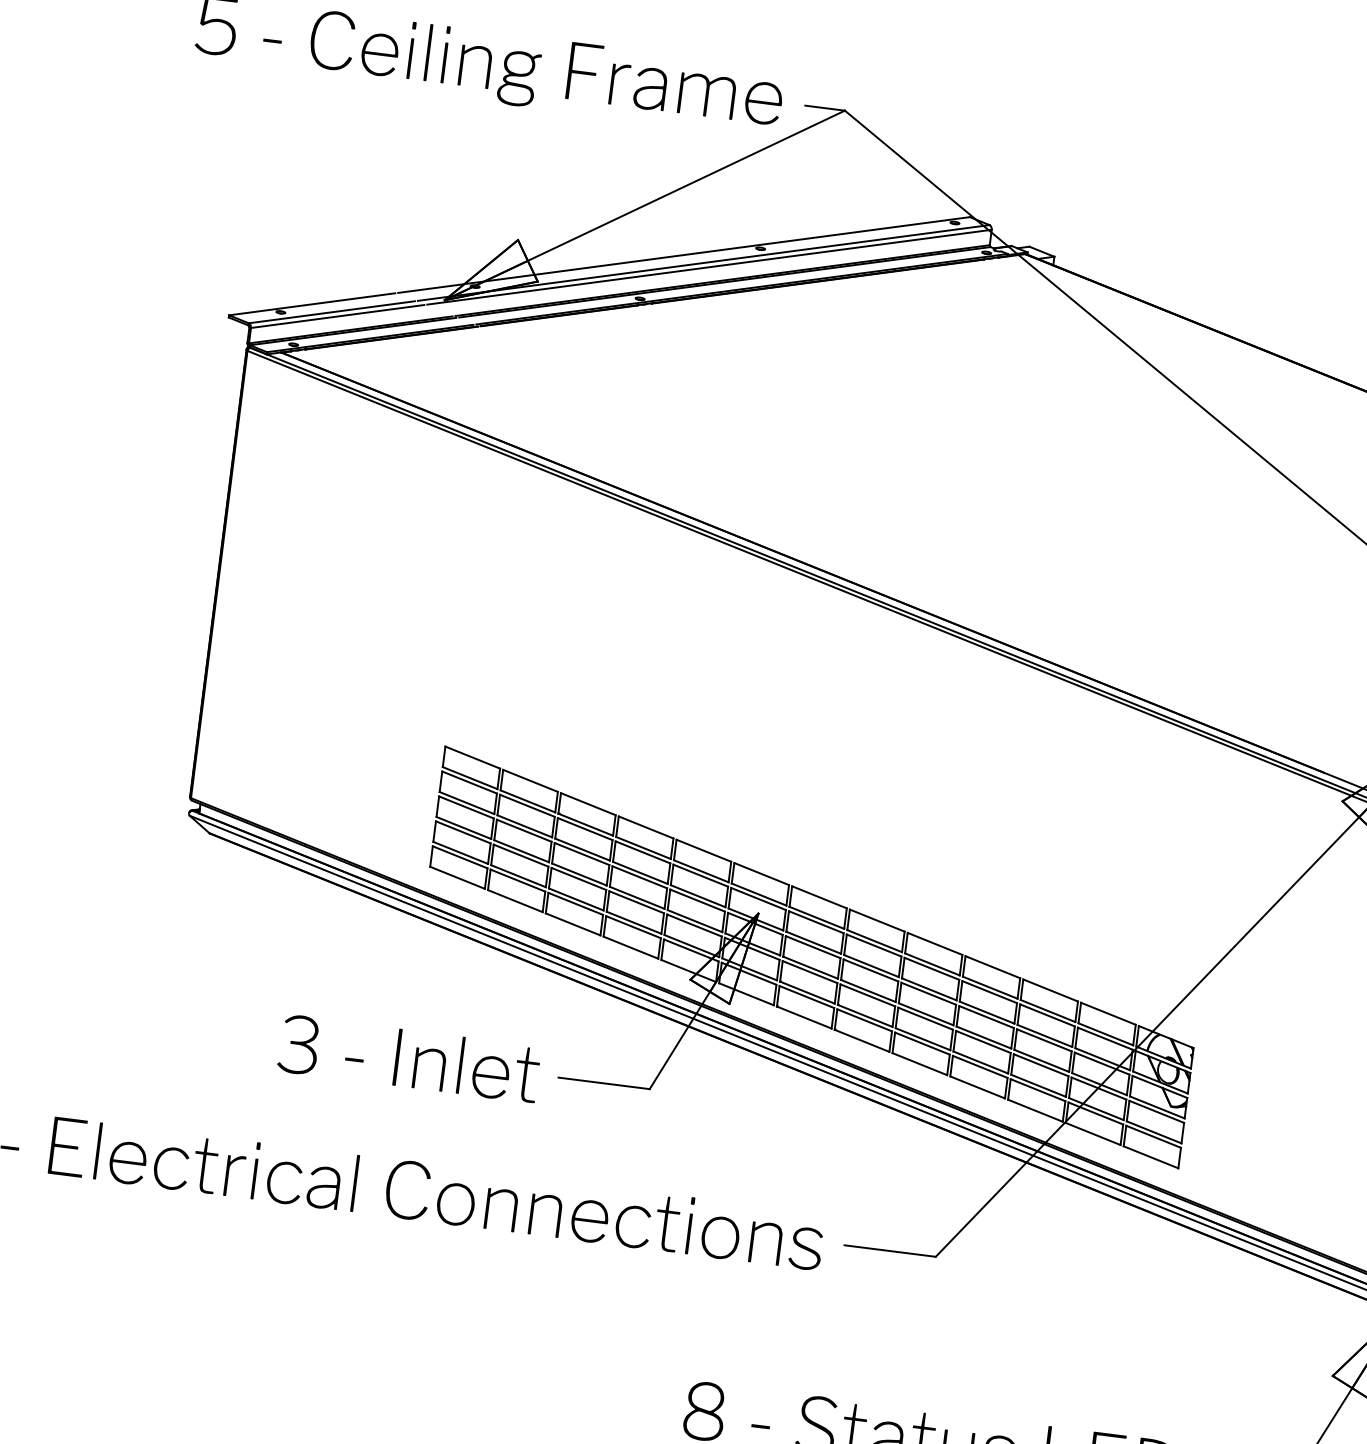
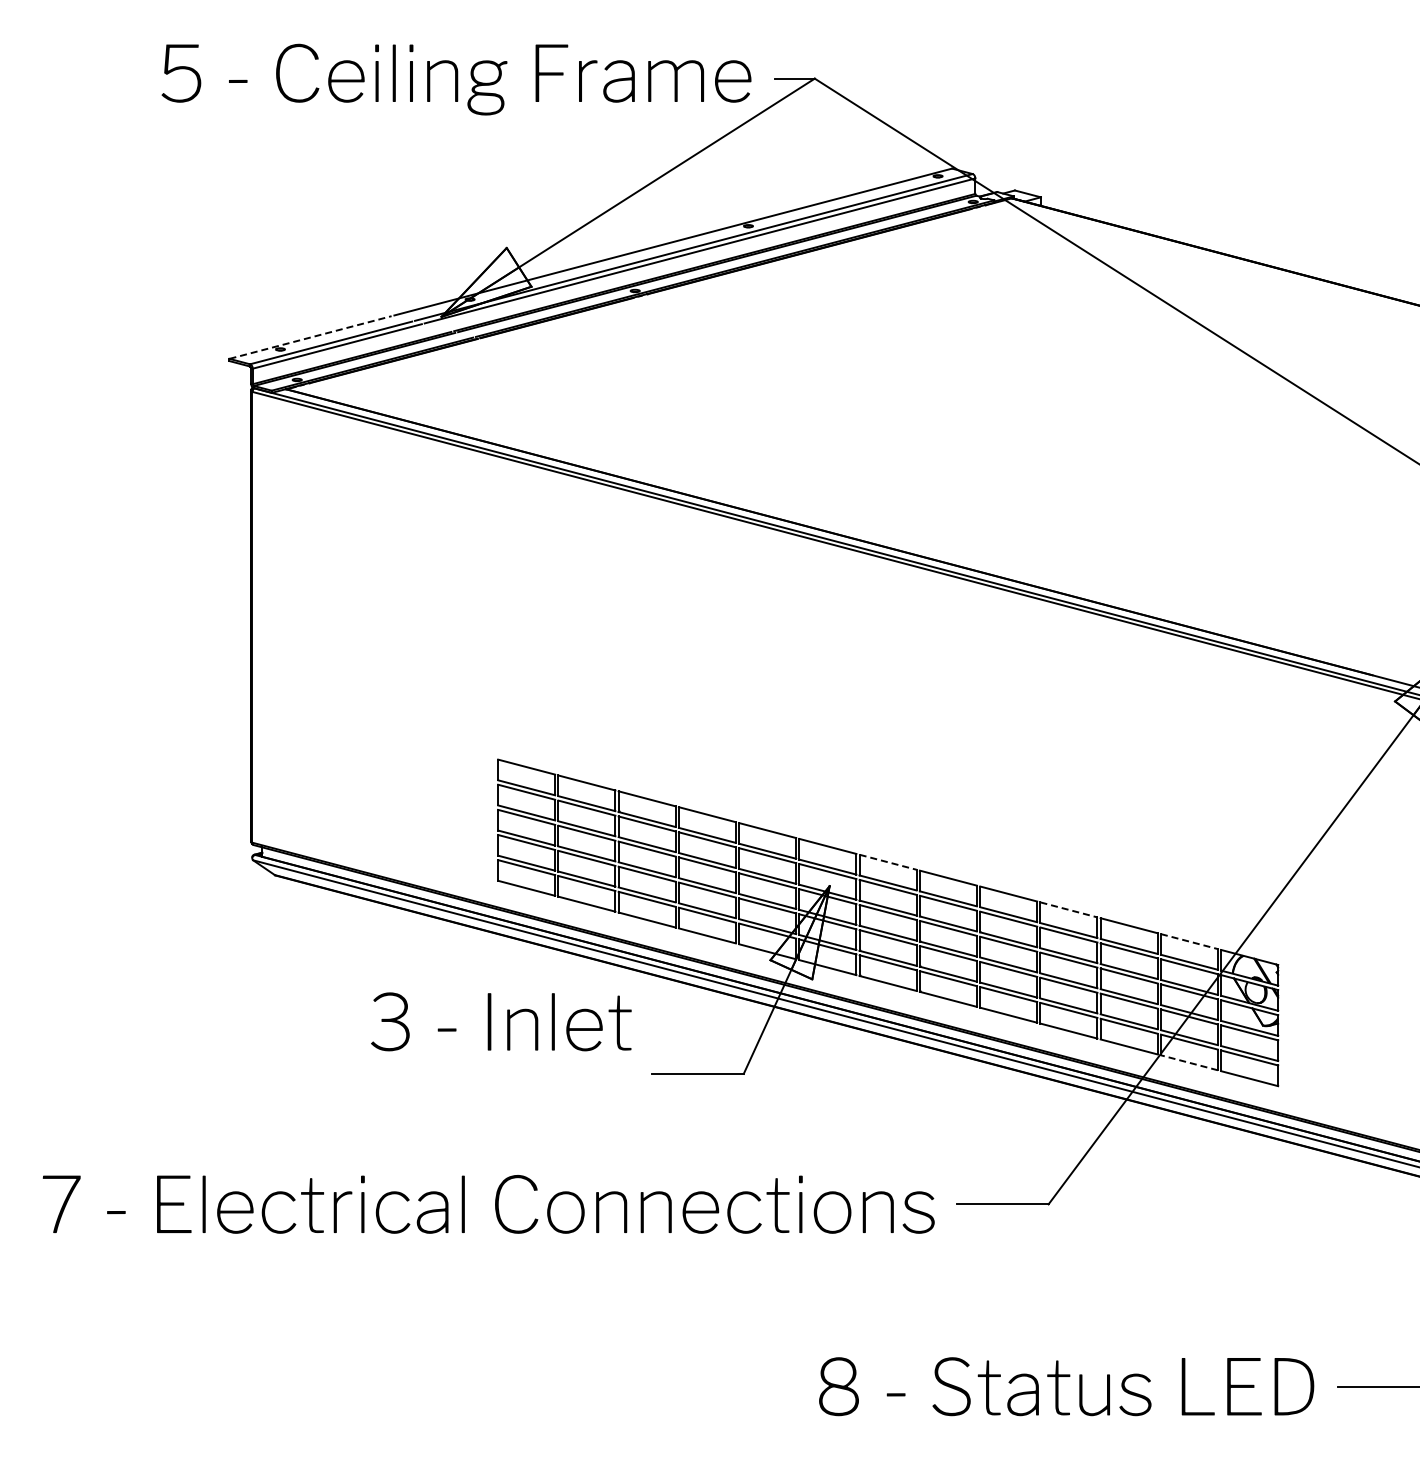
line: (312, 304) -> (310, 337), solid -> dashed
line: (819, 897) -> (888, 862), solid -> dashed
line: (993, 967) -> (1069, 910), solid -> dashed
line: (1108, 1013) -> (1189, 941), solid -> dashed
text: (409, 1058) -> (501, 1021), moved
line: (1092, 1133) -> (1188, 1062), solid -> dashed

